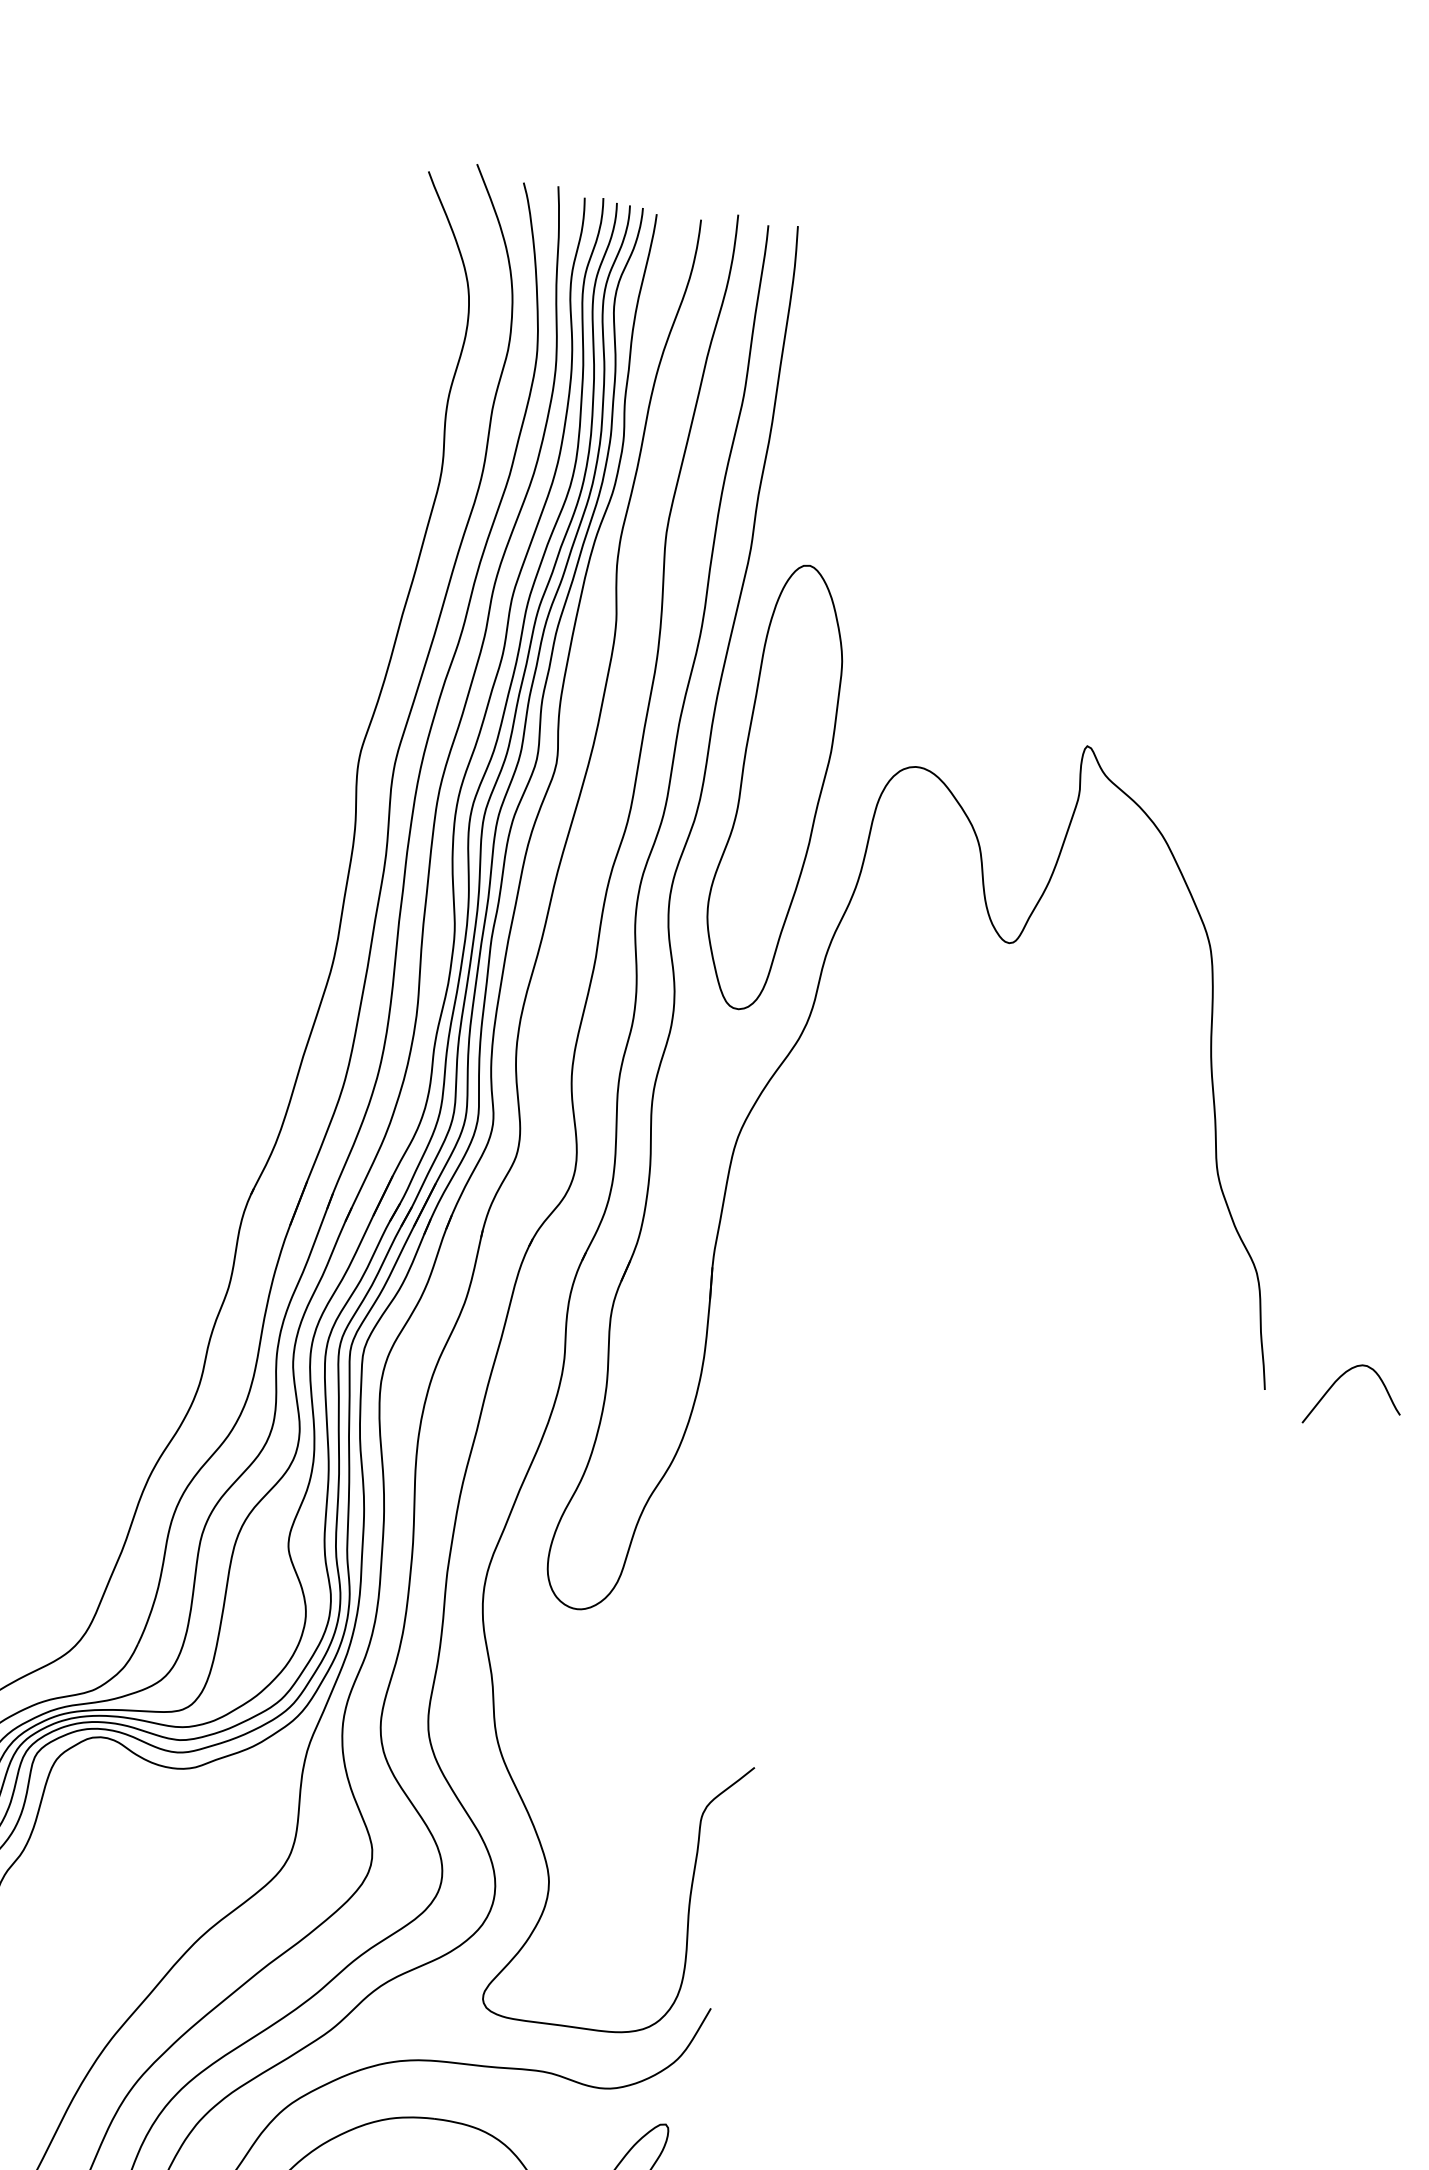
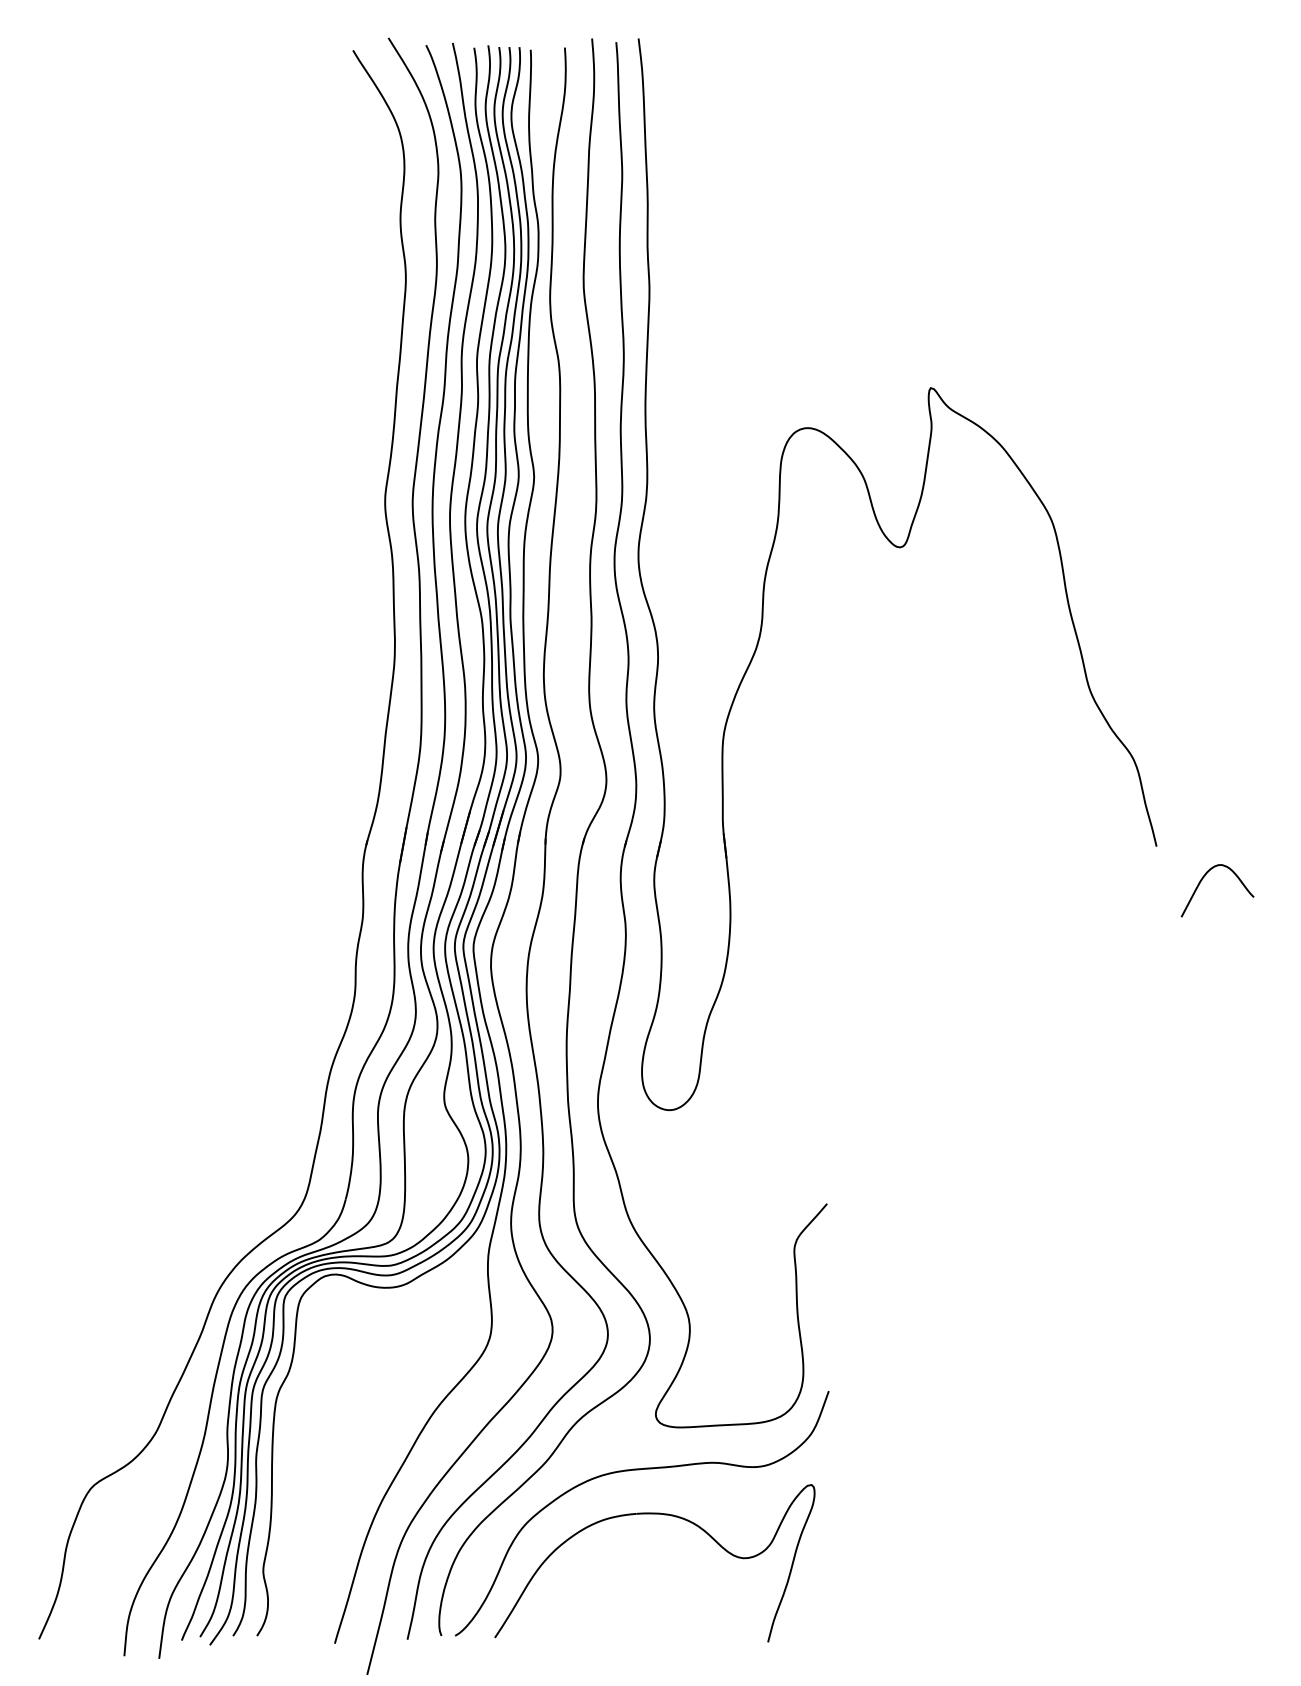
part: (777, 787) -> (703, 463), removed
curve: (1338, 1381) -> (1202, 880), moved

